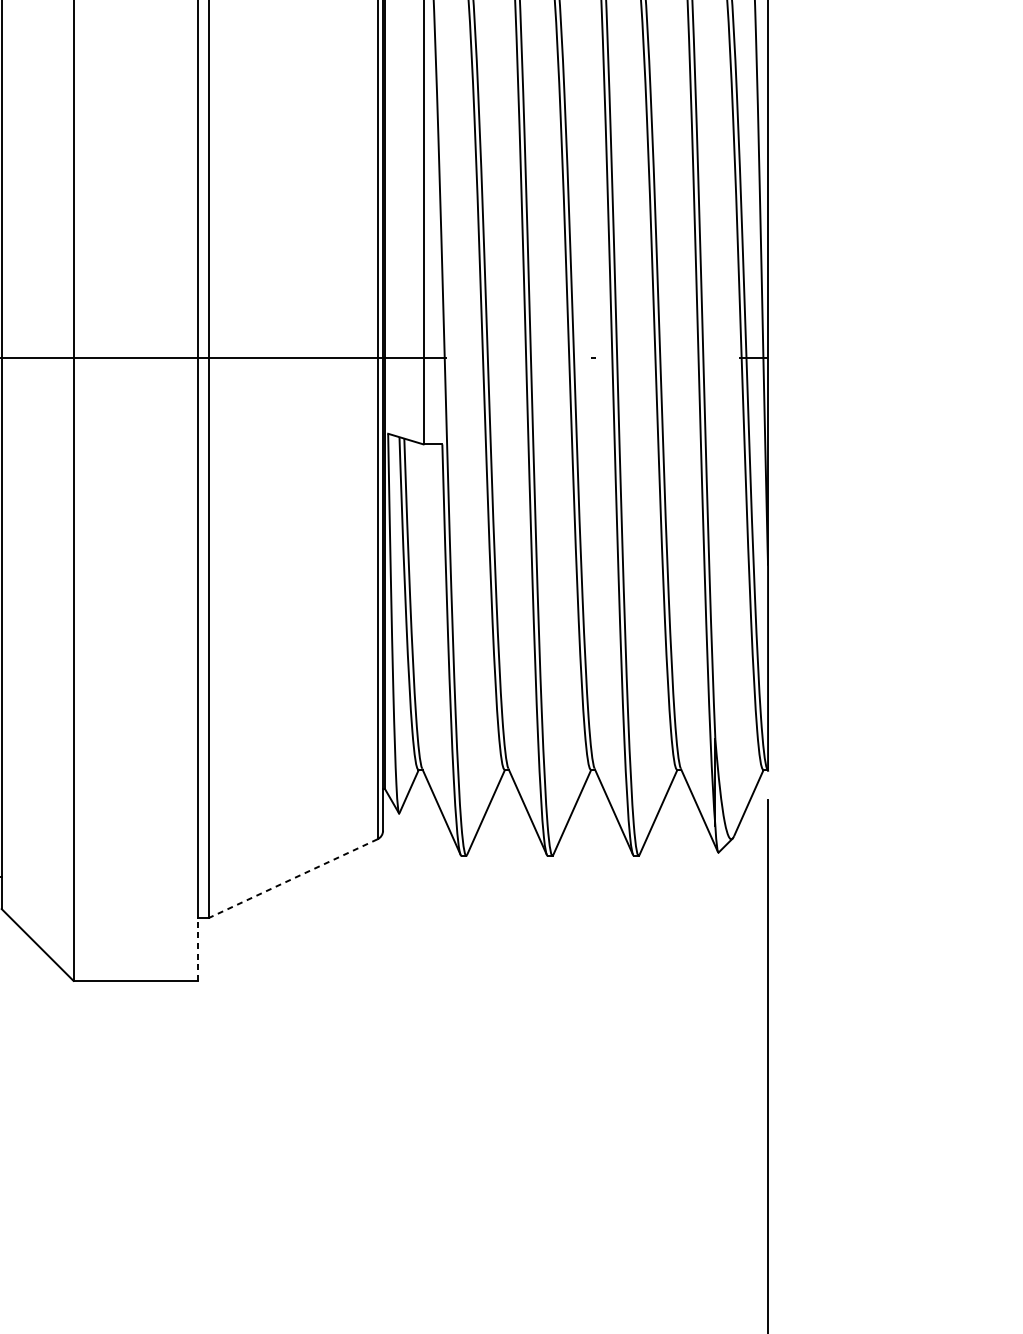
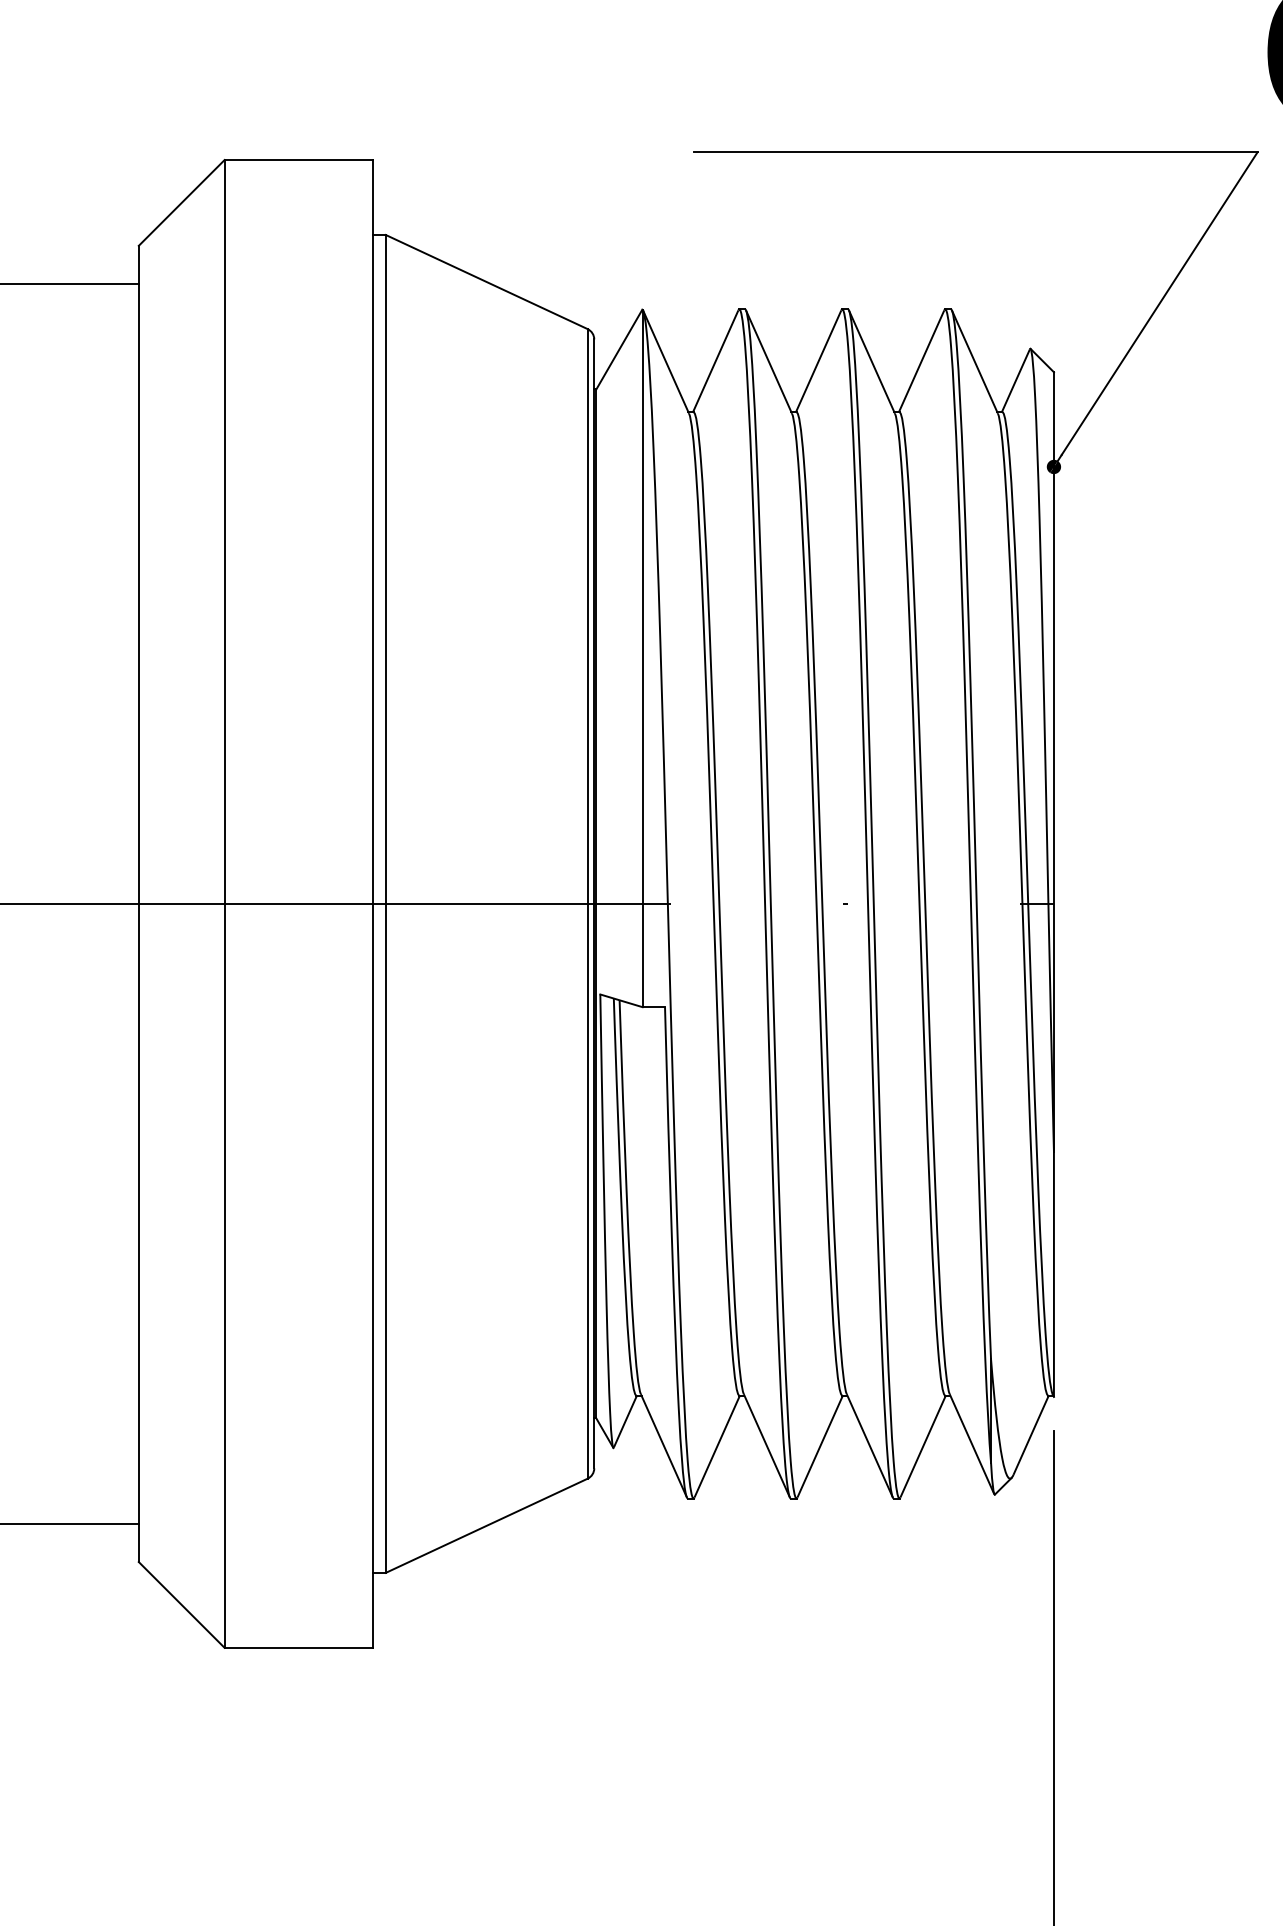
line: (292, 879) -> (486, 1526), dashed -> solid
line: (198, 948) -> (373, 1609), dashed -> solid

